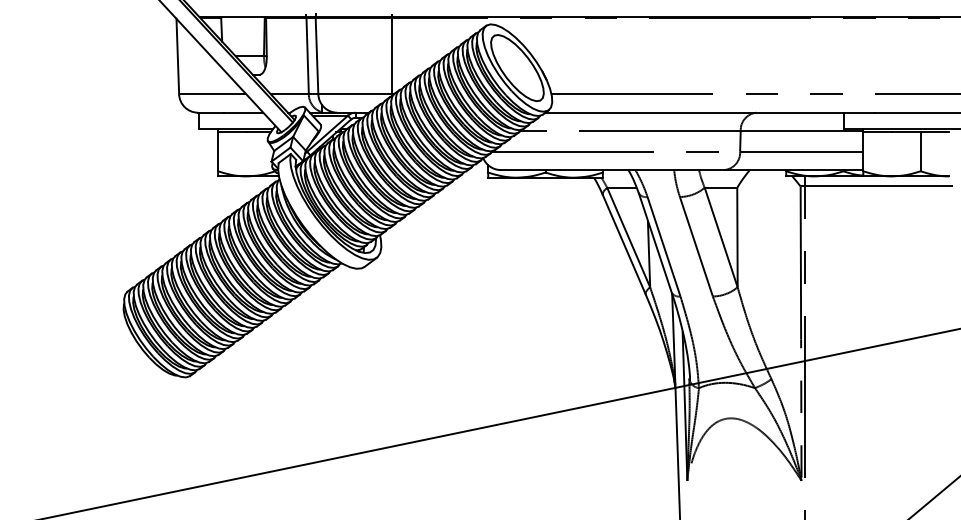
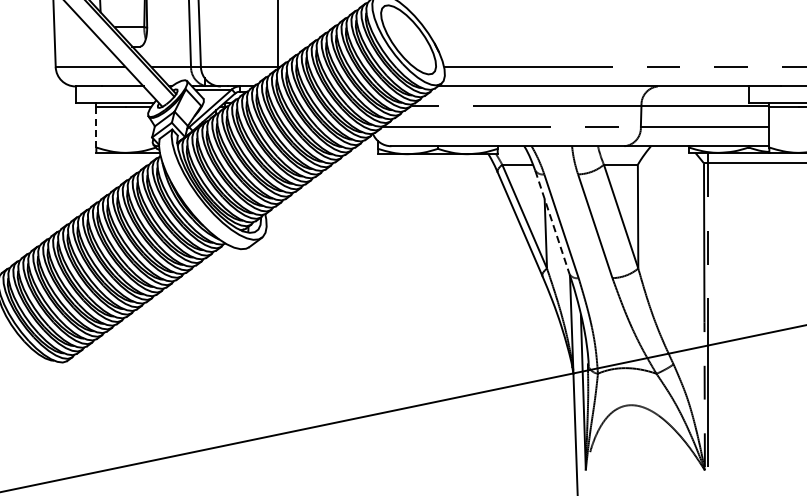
line: (218, 152) -> (96, 127), solid -> dashed
line: (655, 243) -> (552, 222), solid -> dashed

